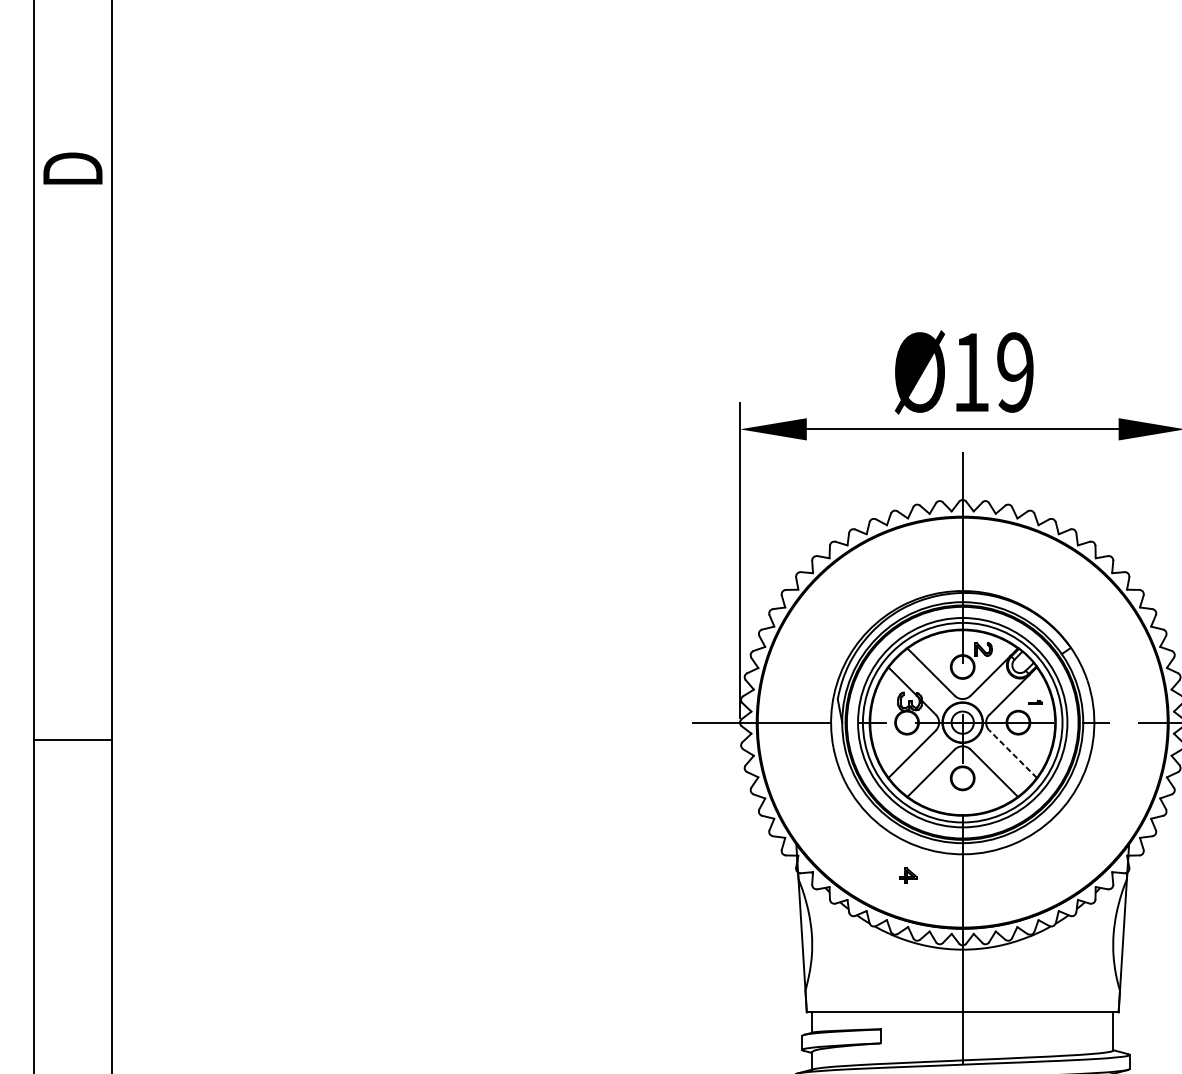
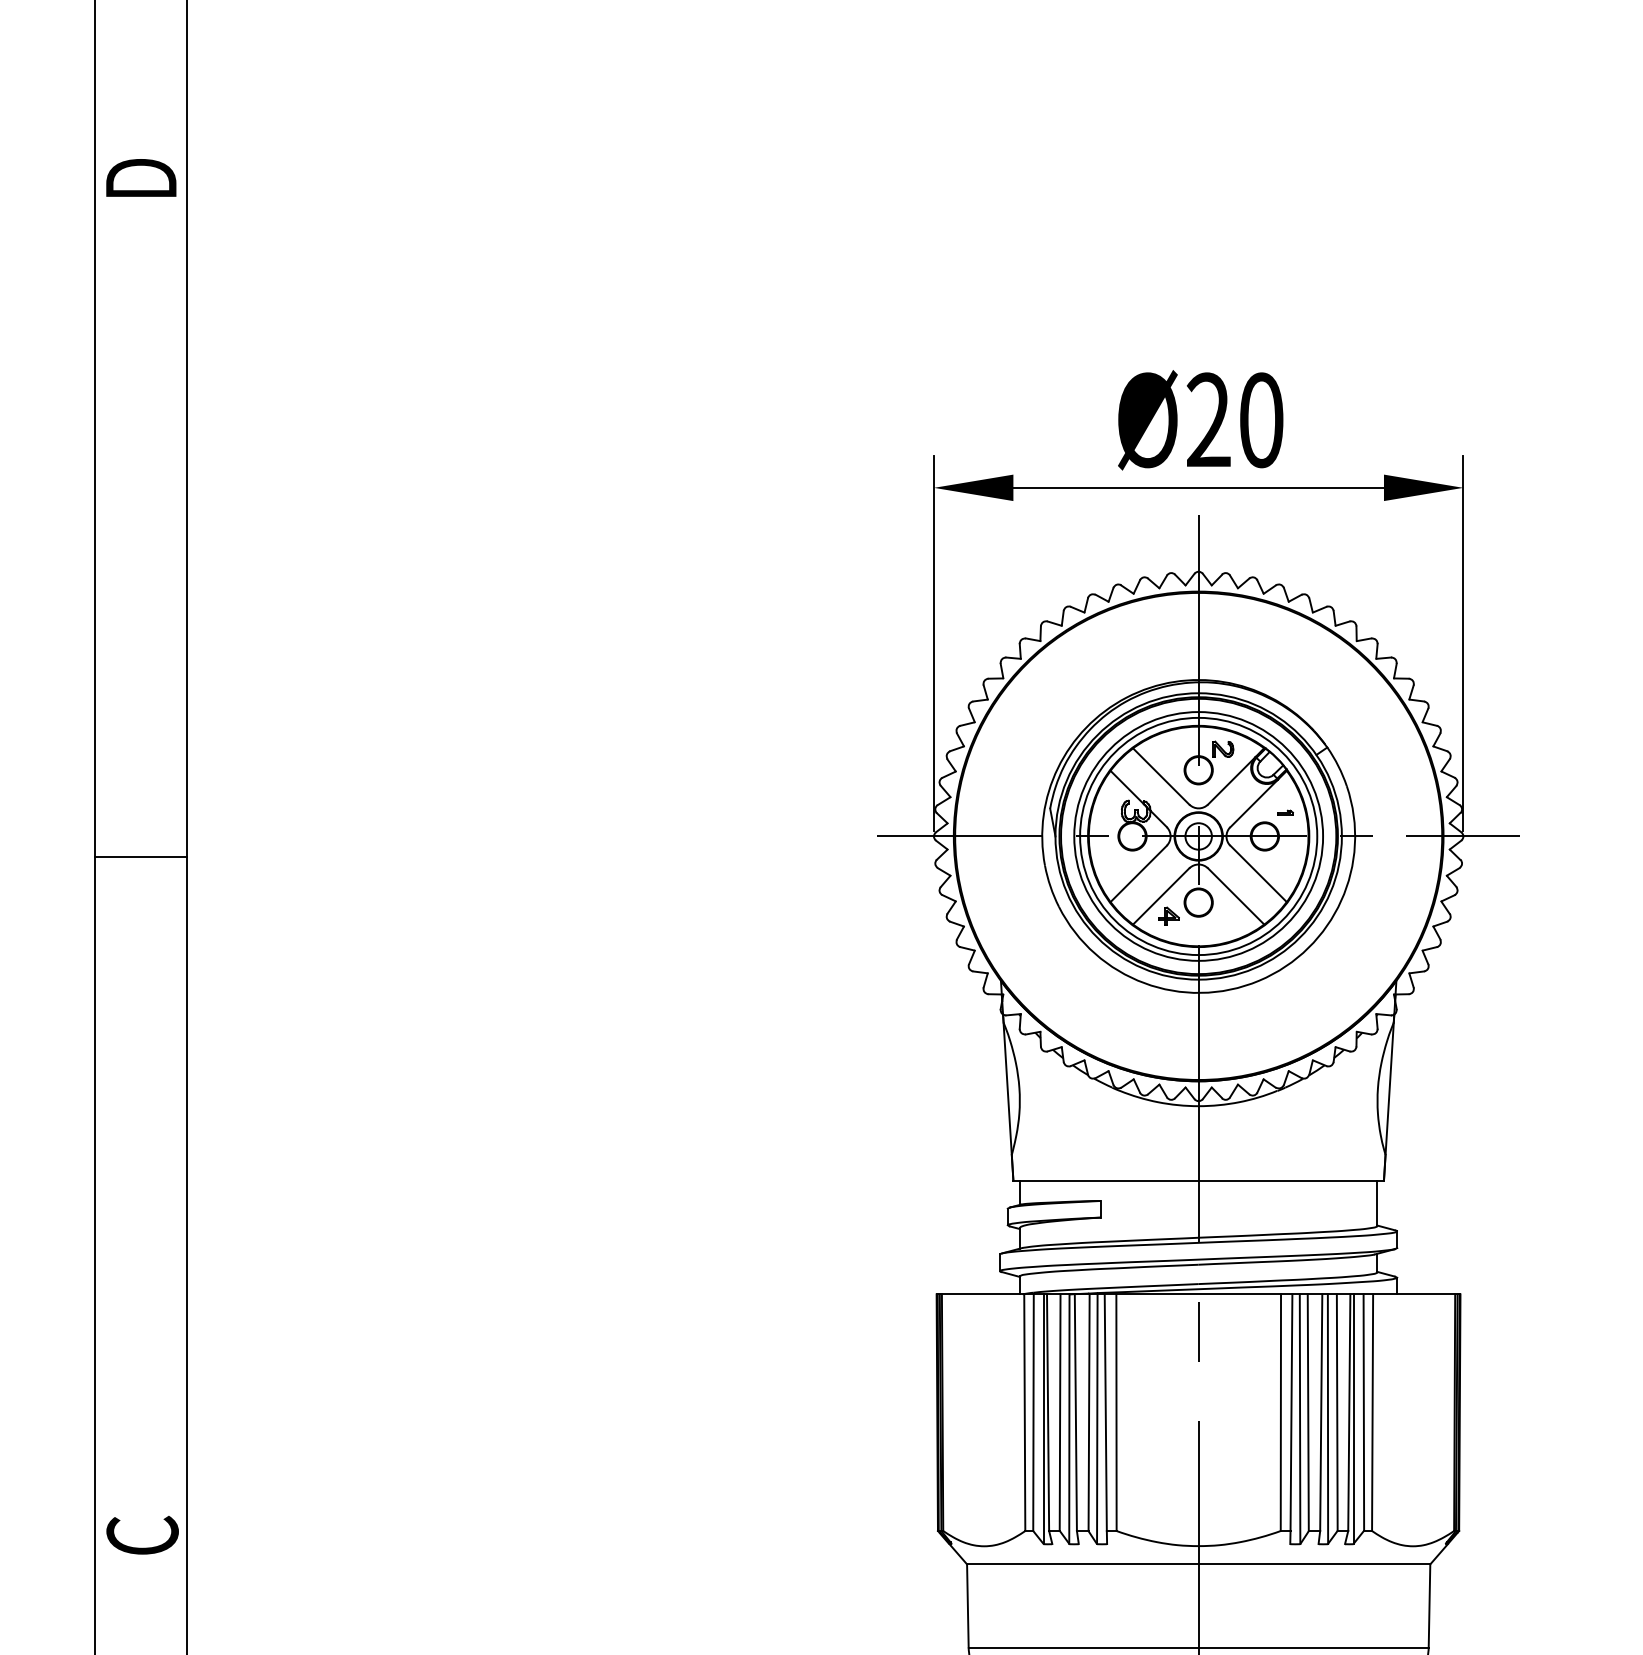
text: (992, 372) -> (1234, 420), 19 -> 20
line: (1013, 753) -> (1258, 873), dashed -> solid
part: (907, 875) -> (1168, 915), moved

